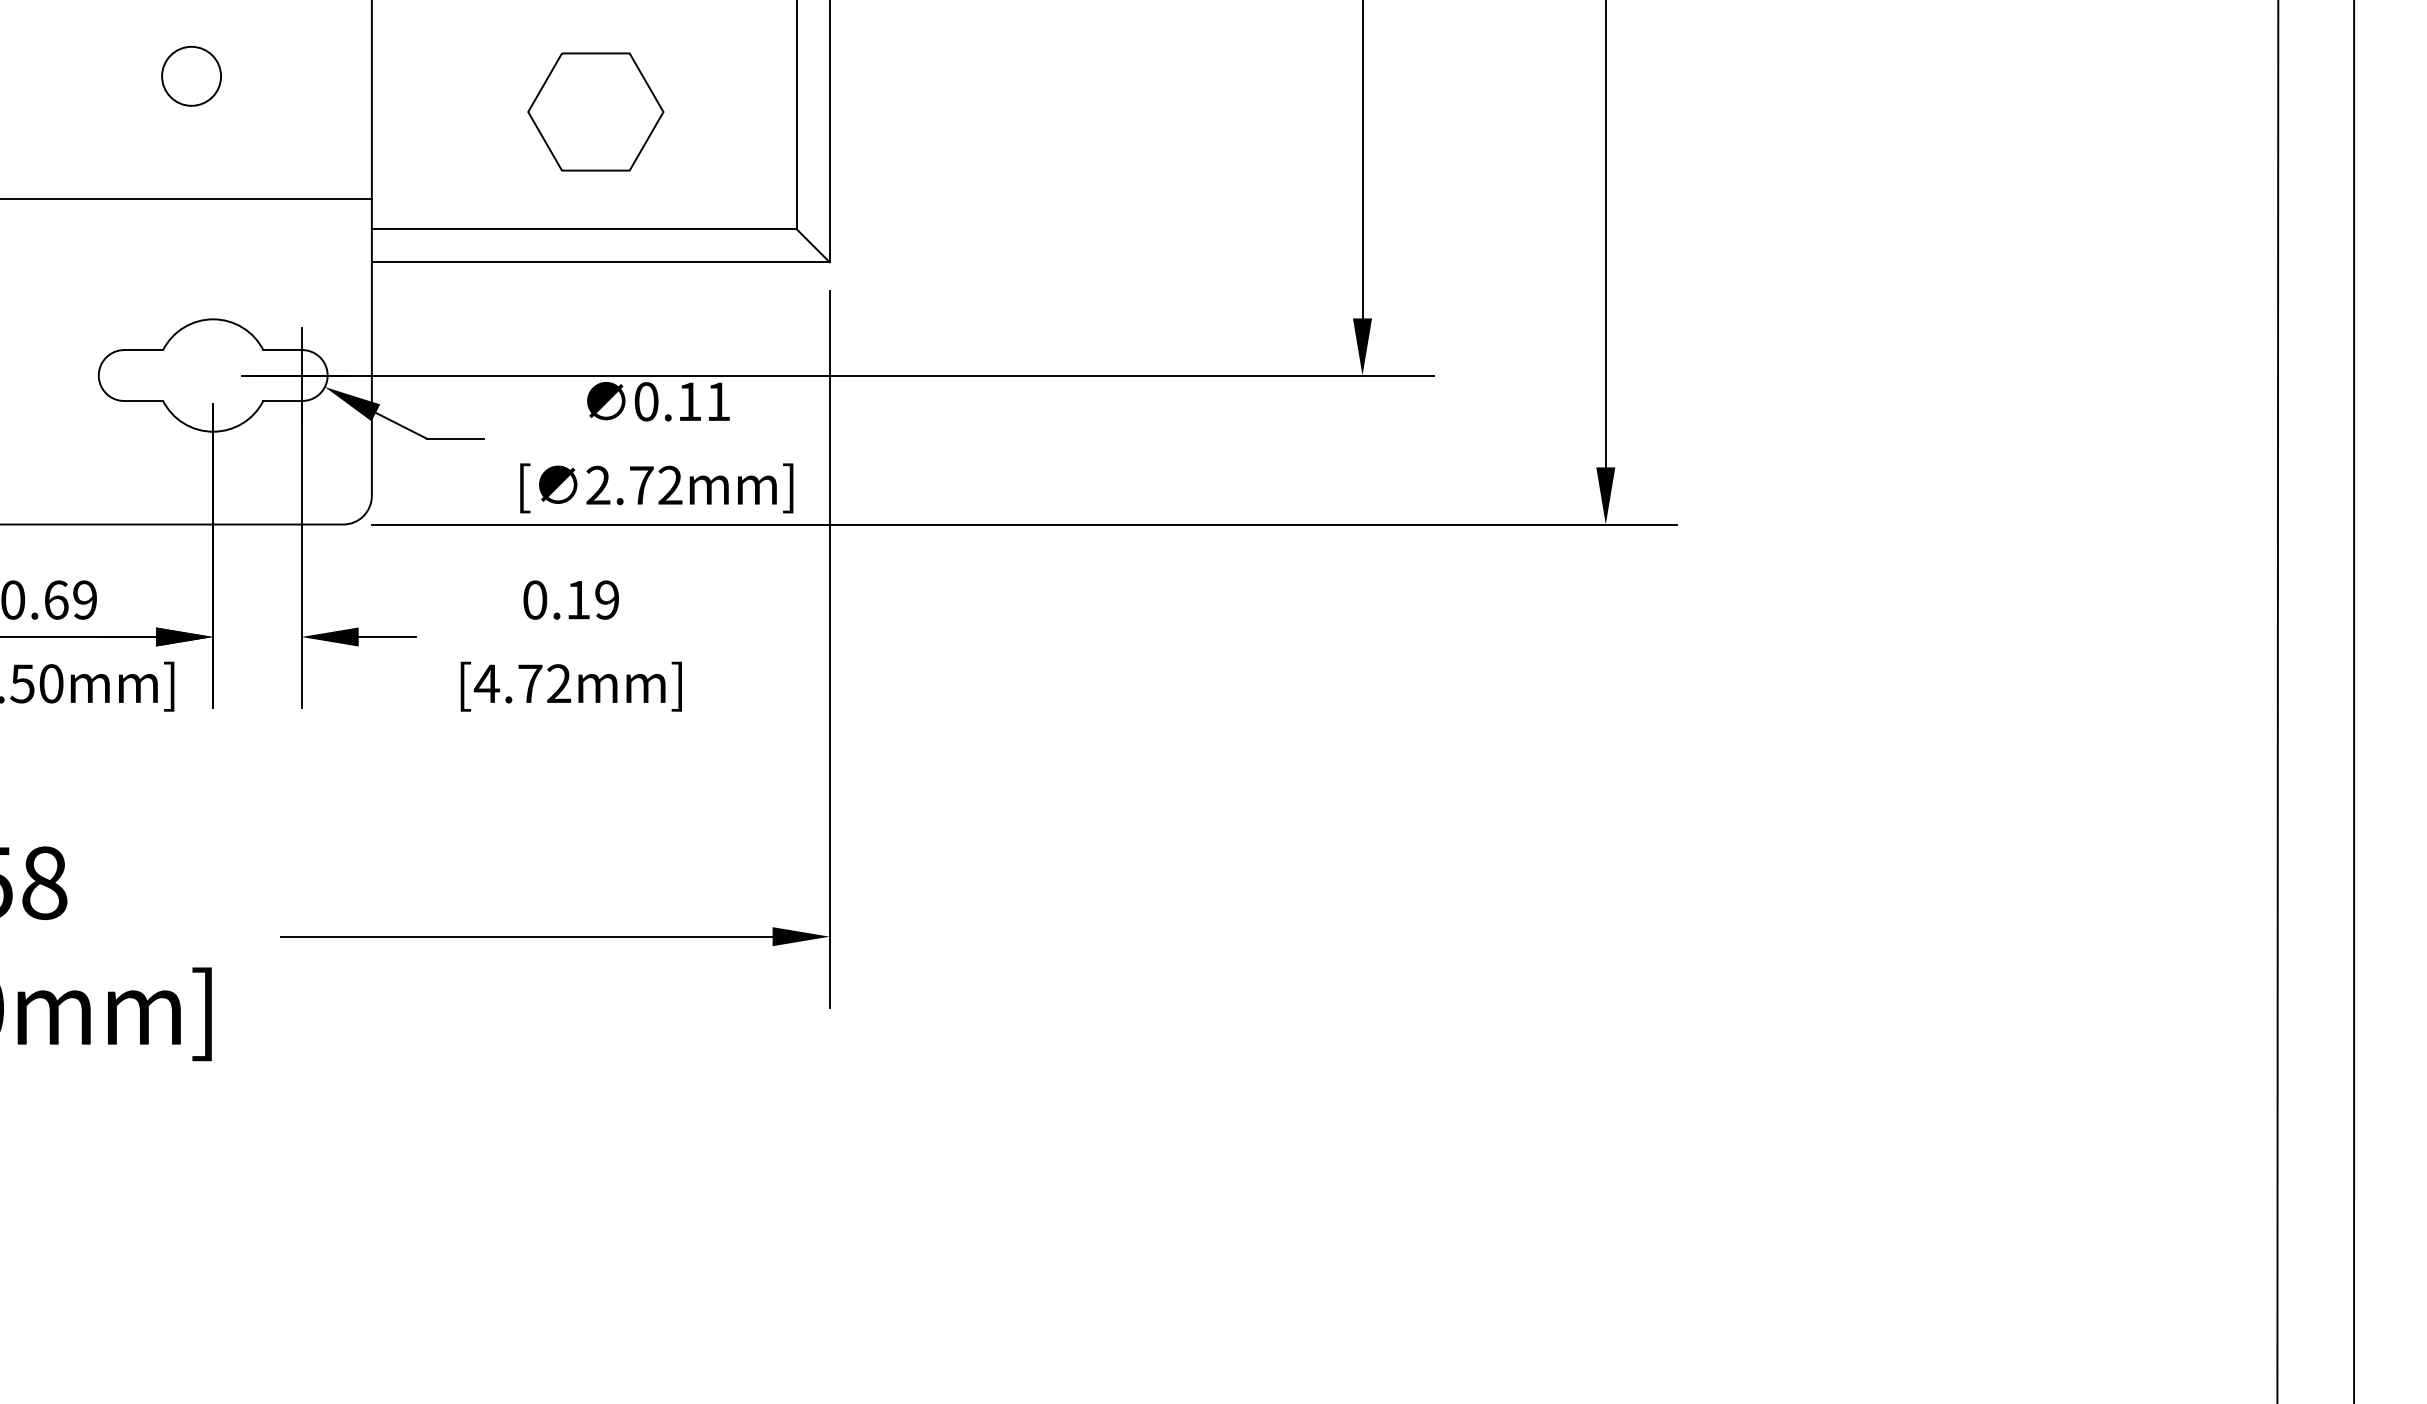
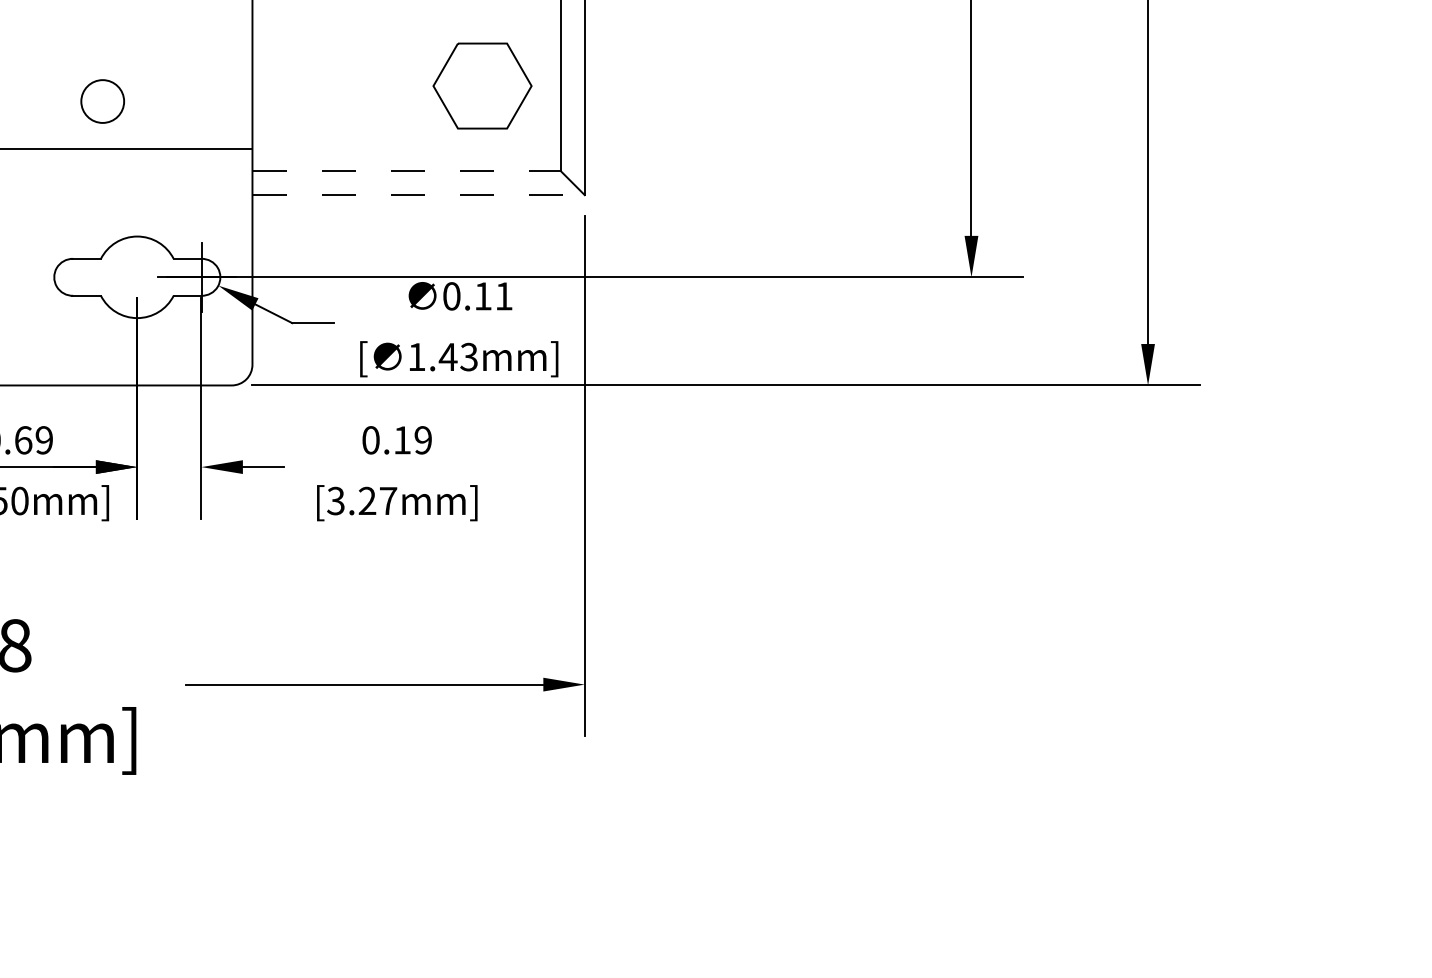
circle: (191, 75) -> (102, 100), moved
part: (595, 111) -> (482, 85), moved
line: (584, 229) -> (406, 171), solid -> dashed
line: (600, 262) -> (418, 195), solid -> dashed
text: (634, 485) -> (443, 357), 2.72mm] -> 1.43mm]
text: (522, 683) -> (361, 500), [4.72mm] -> [3.27mm]

